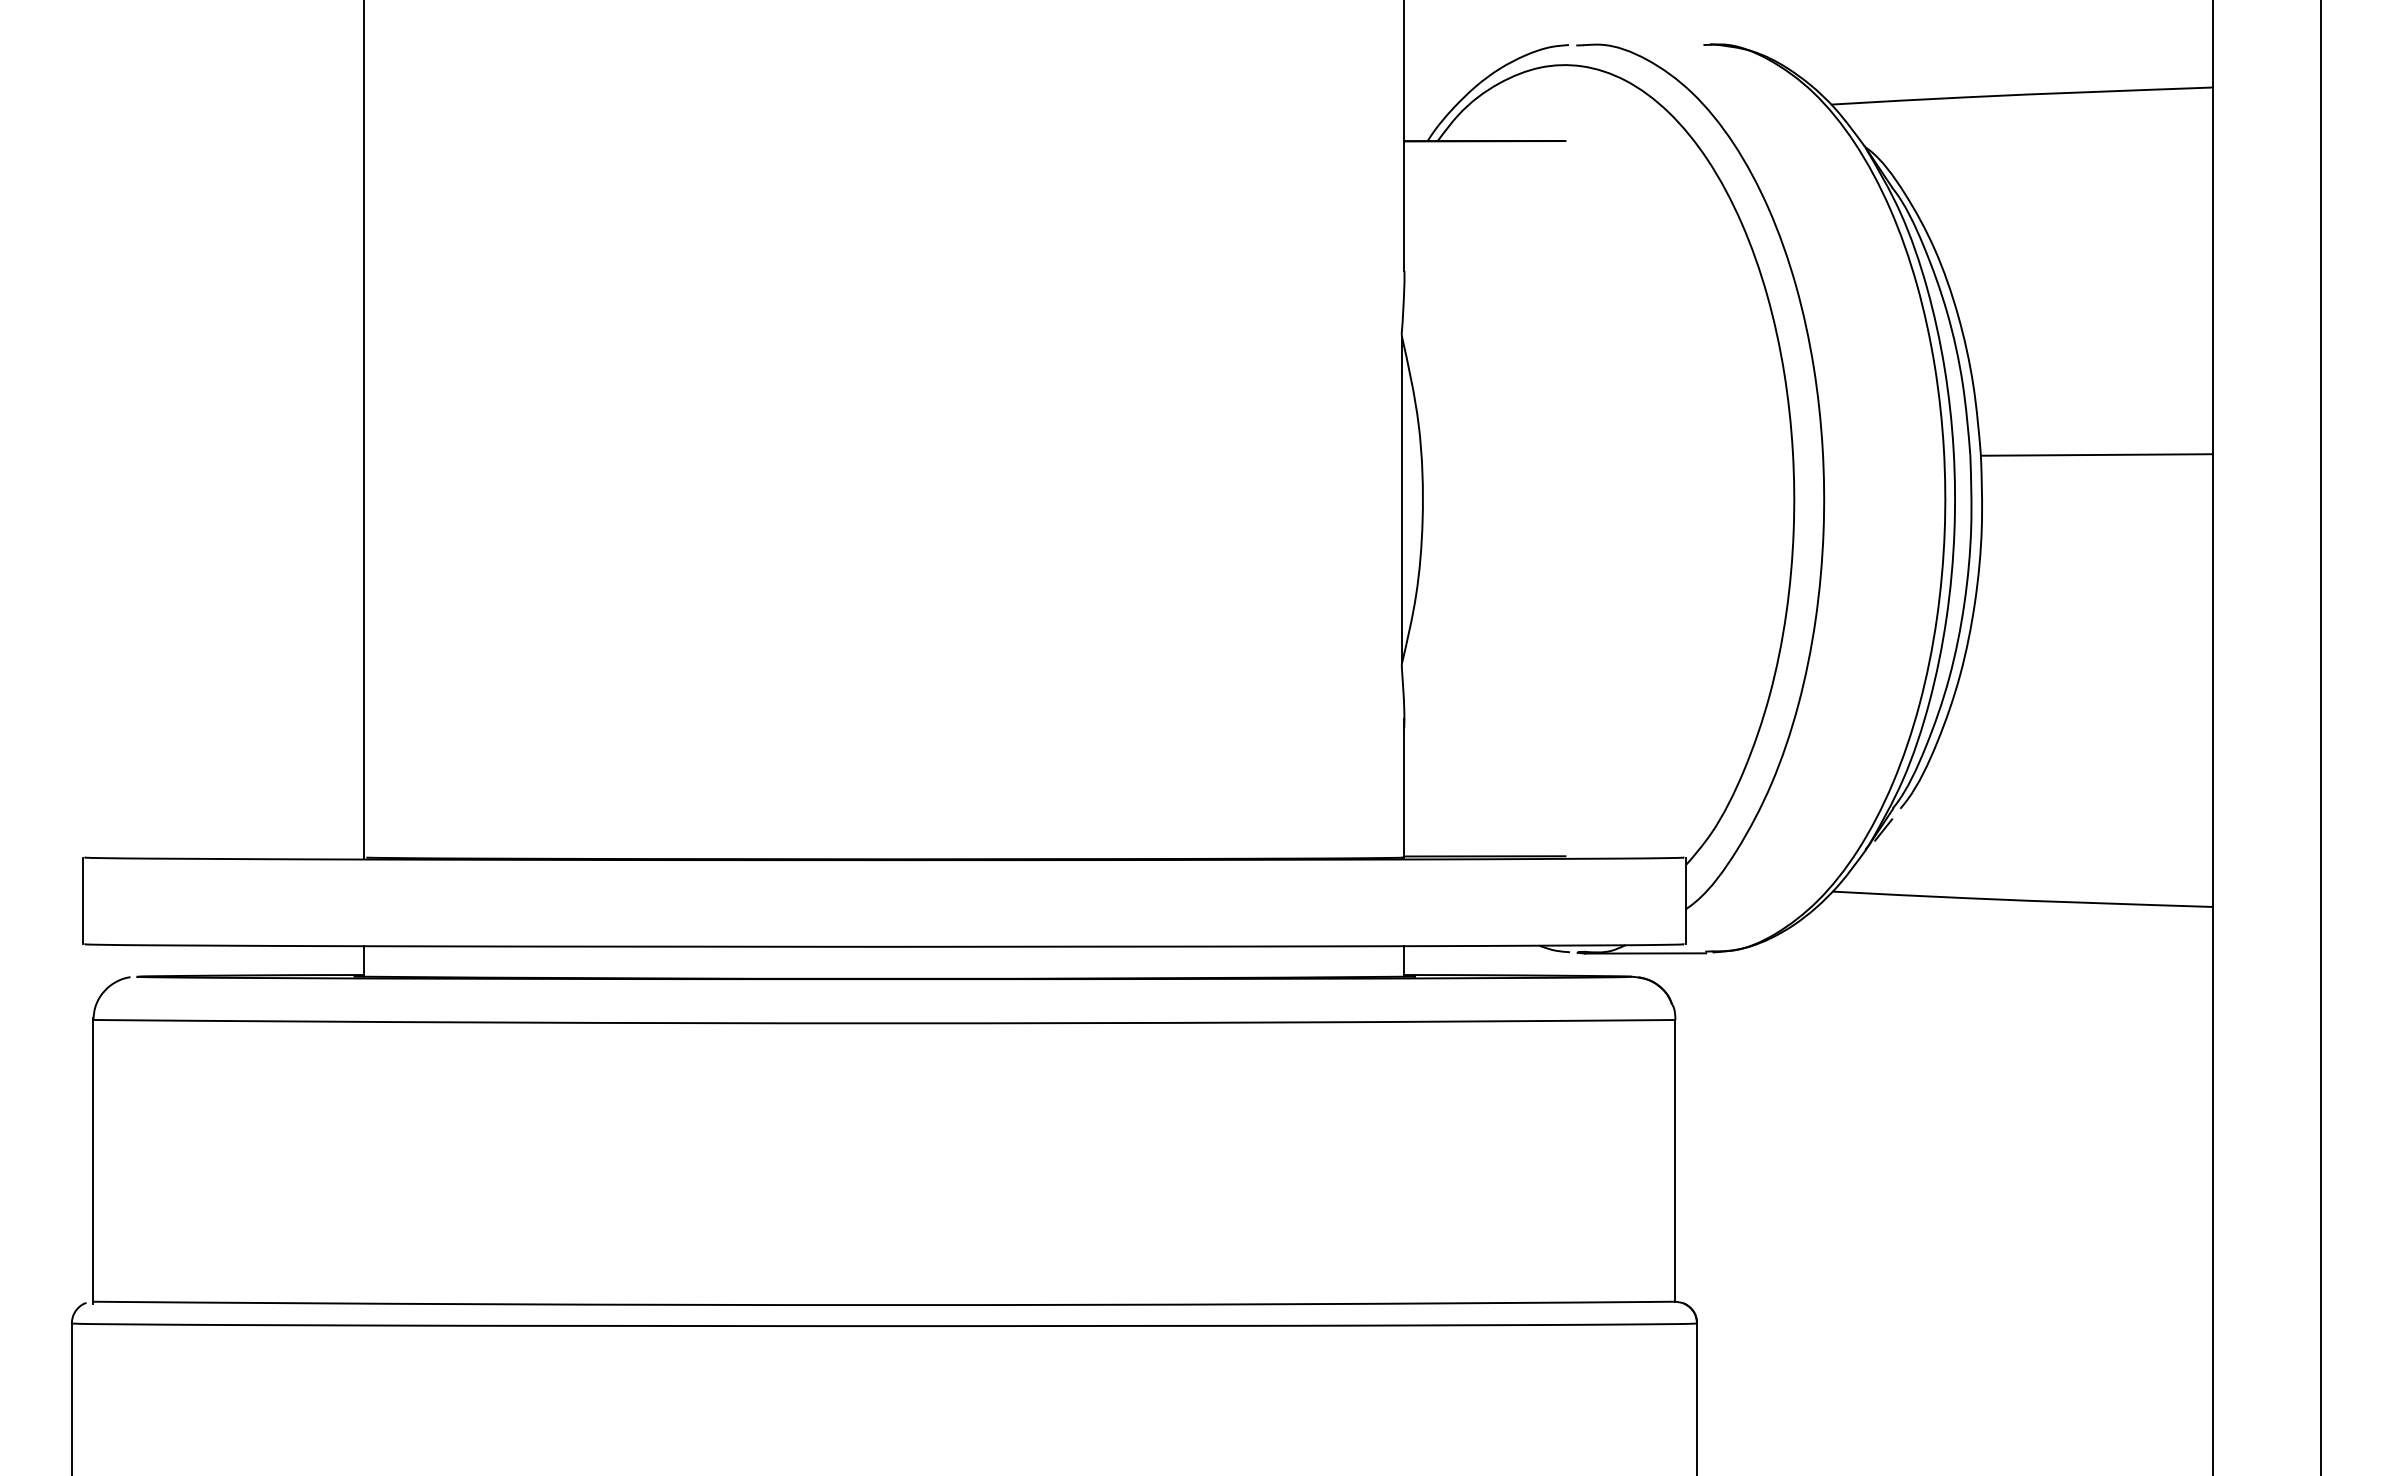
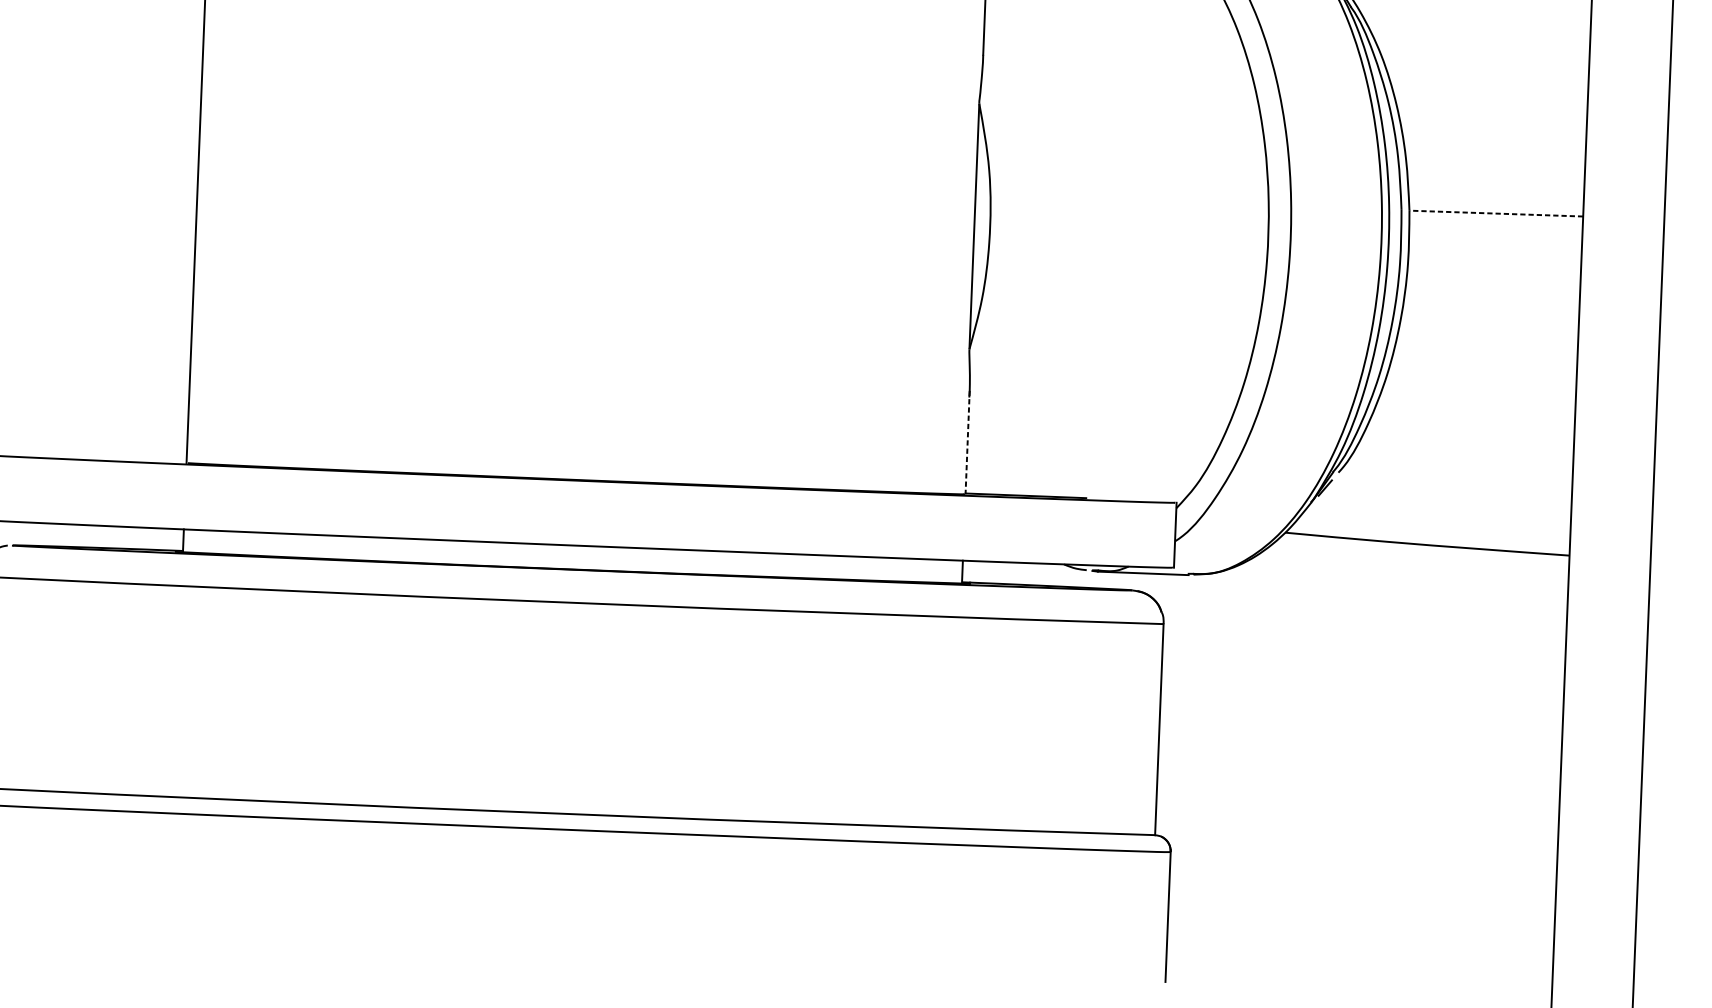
line: (2096, 454) -> (1496, 213), solid -> dashed
line: (1404, 789) -> (967, 443), solid -> dashed

